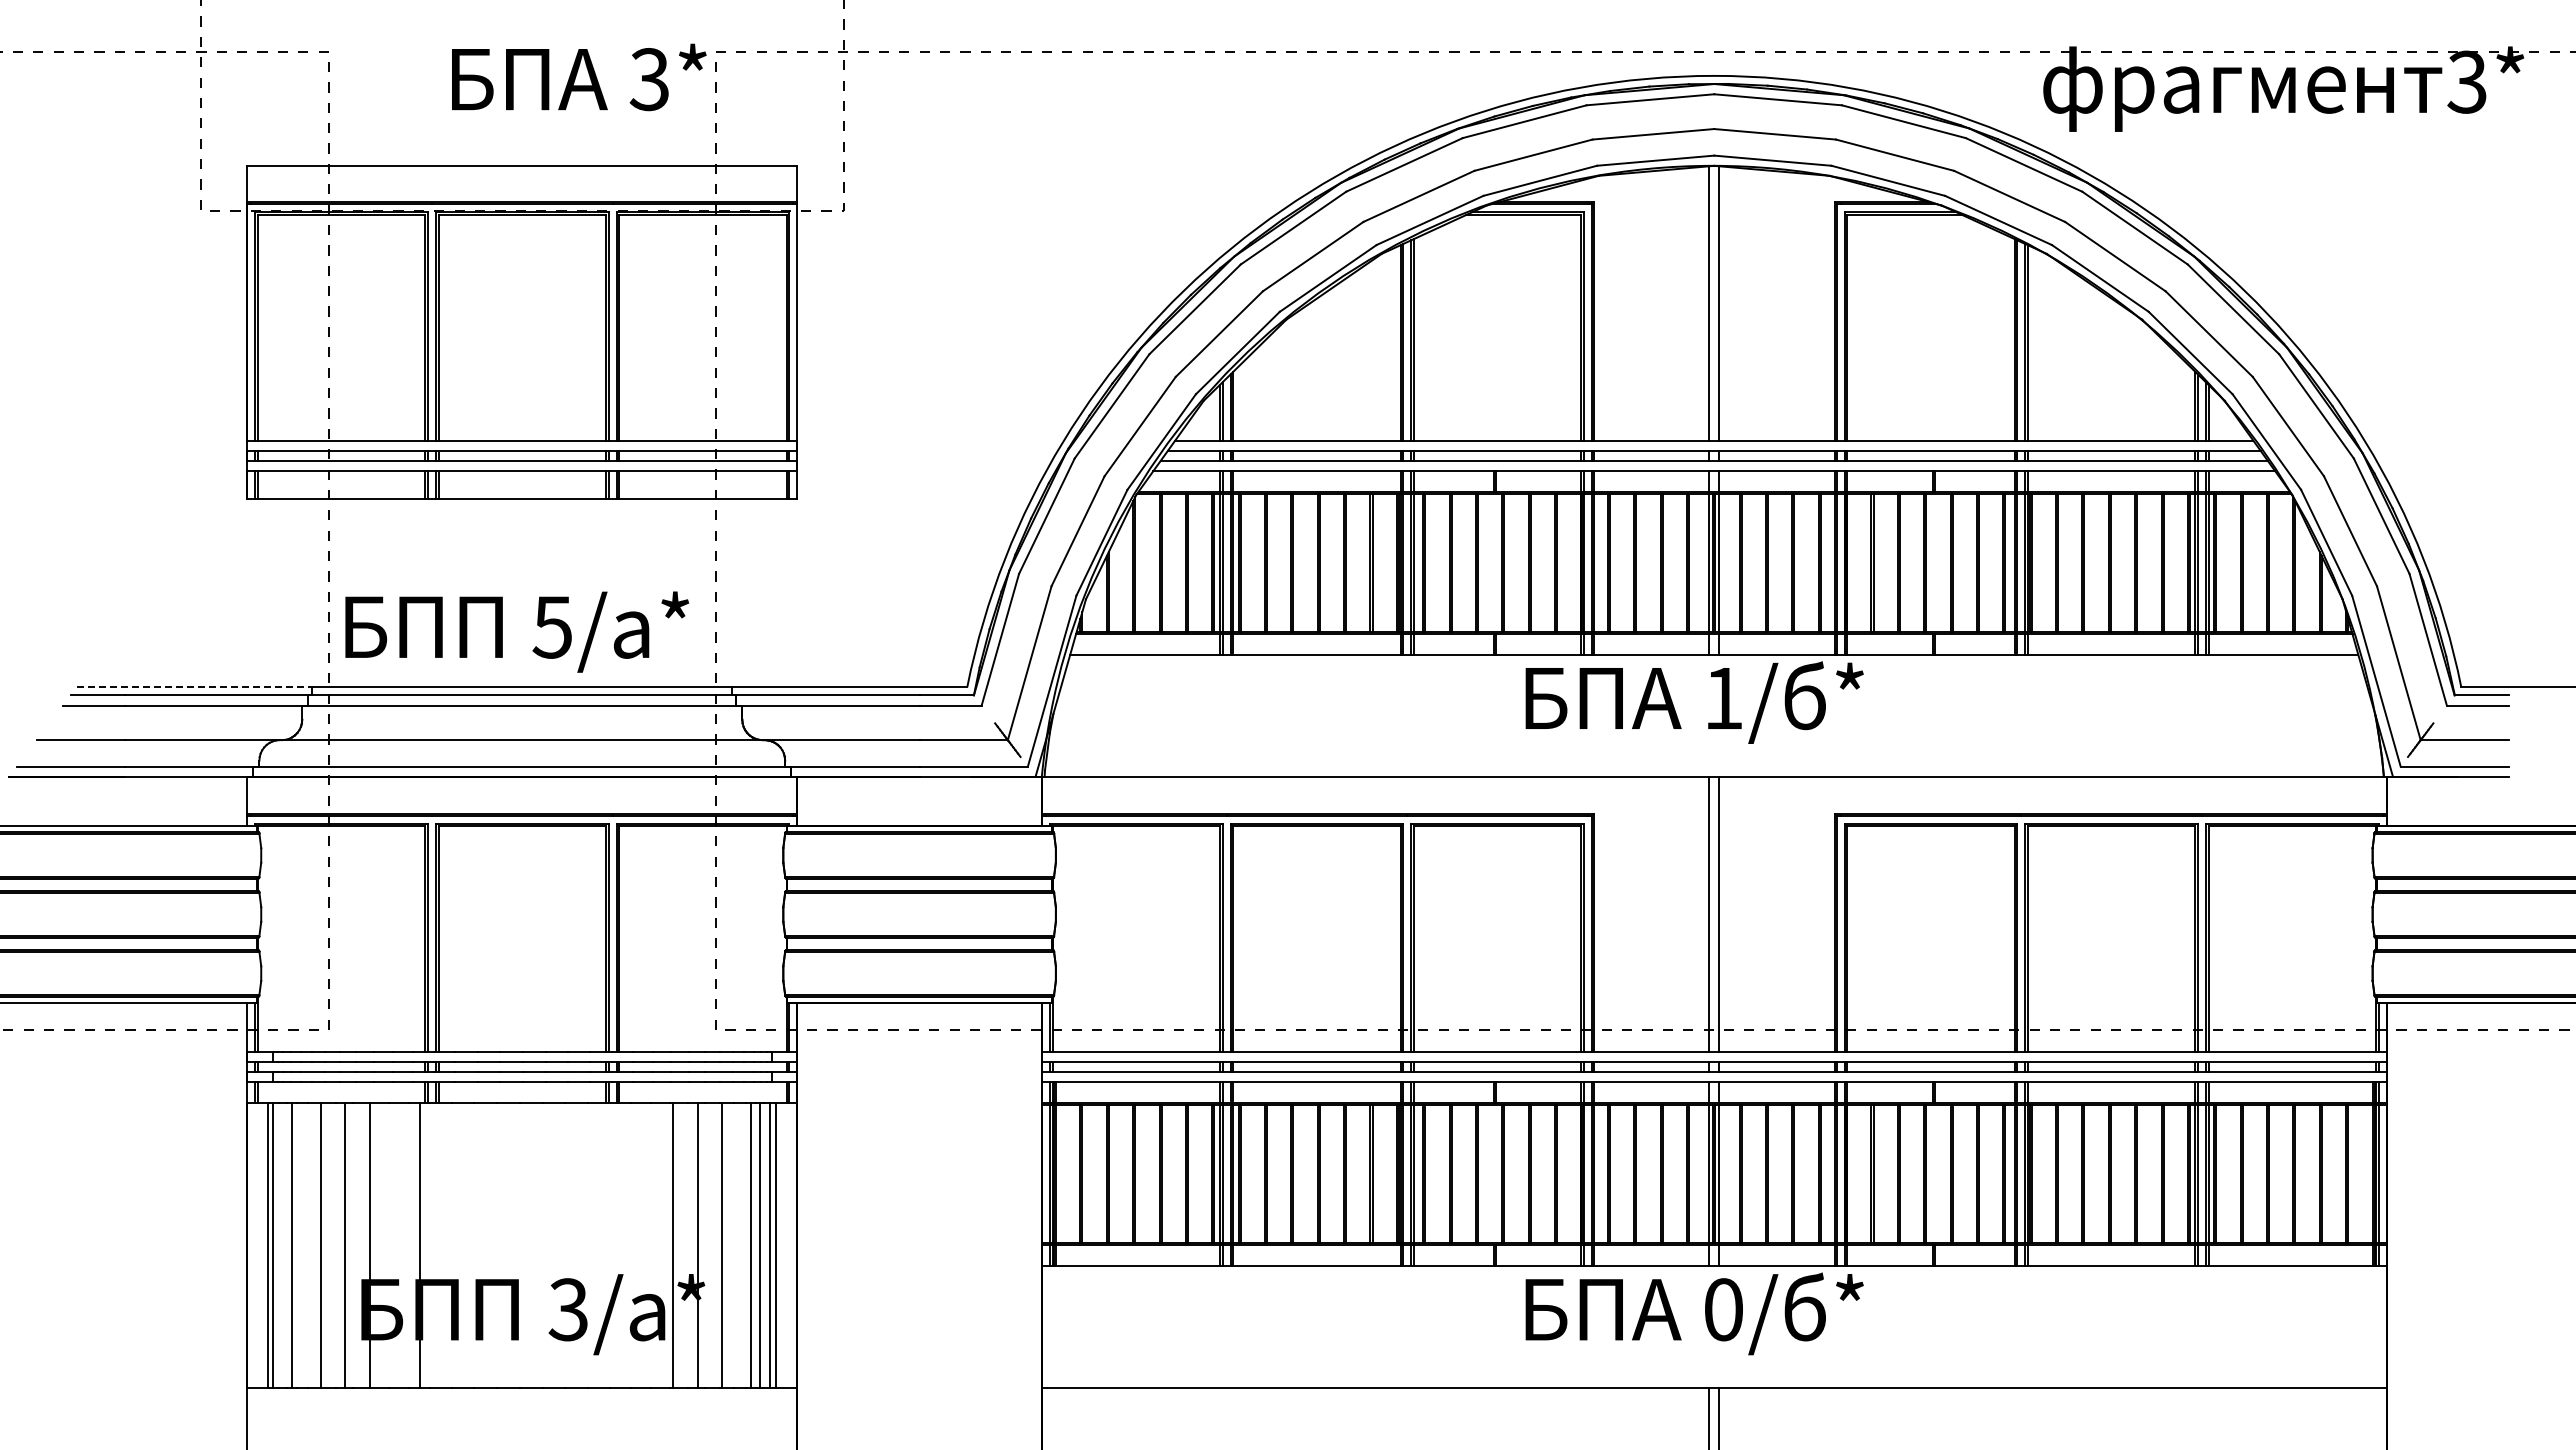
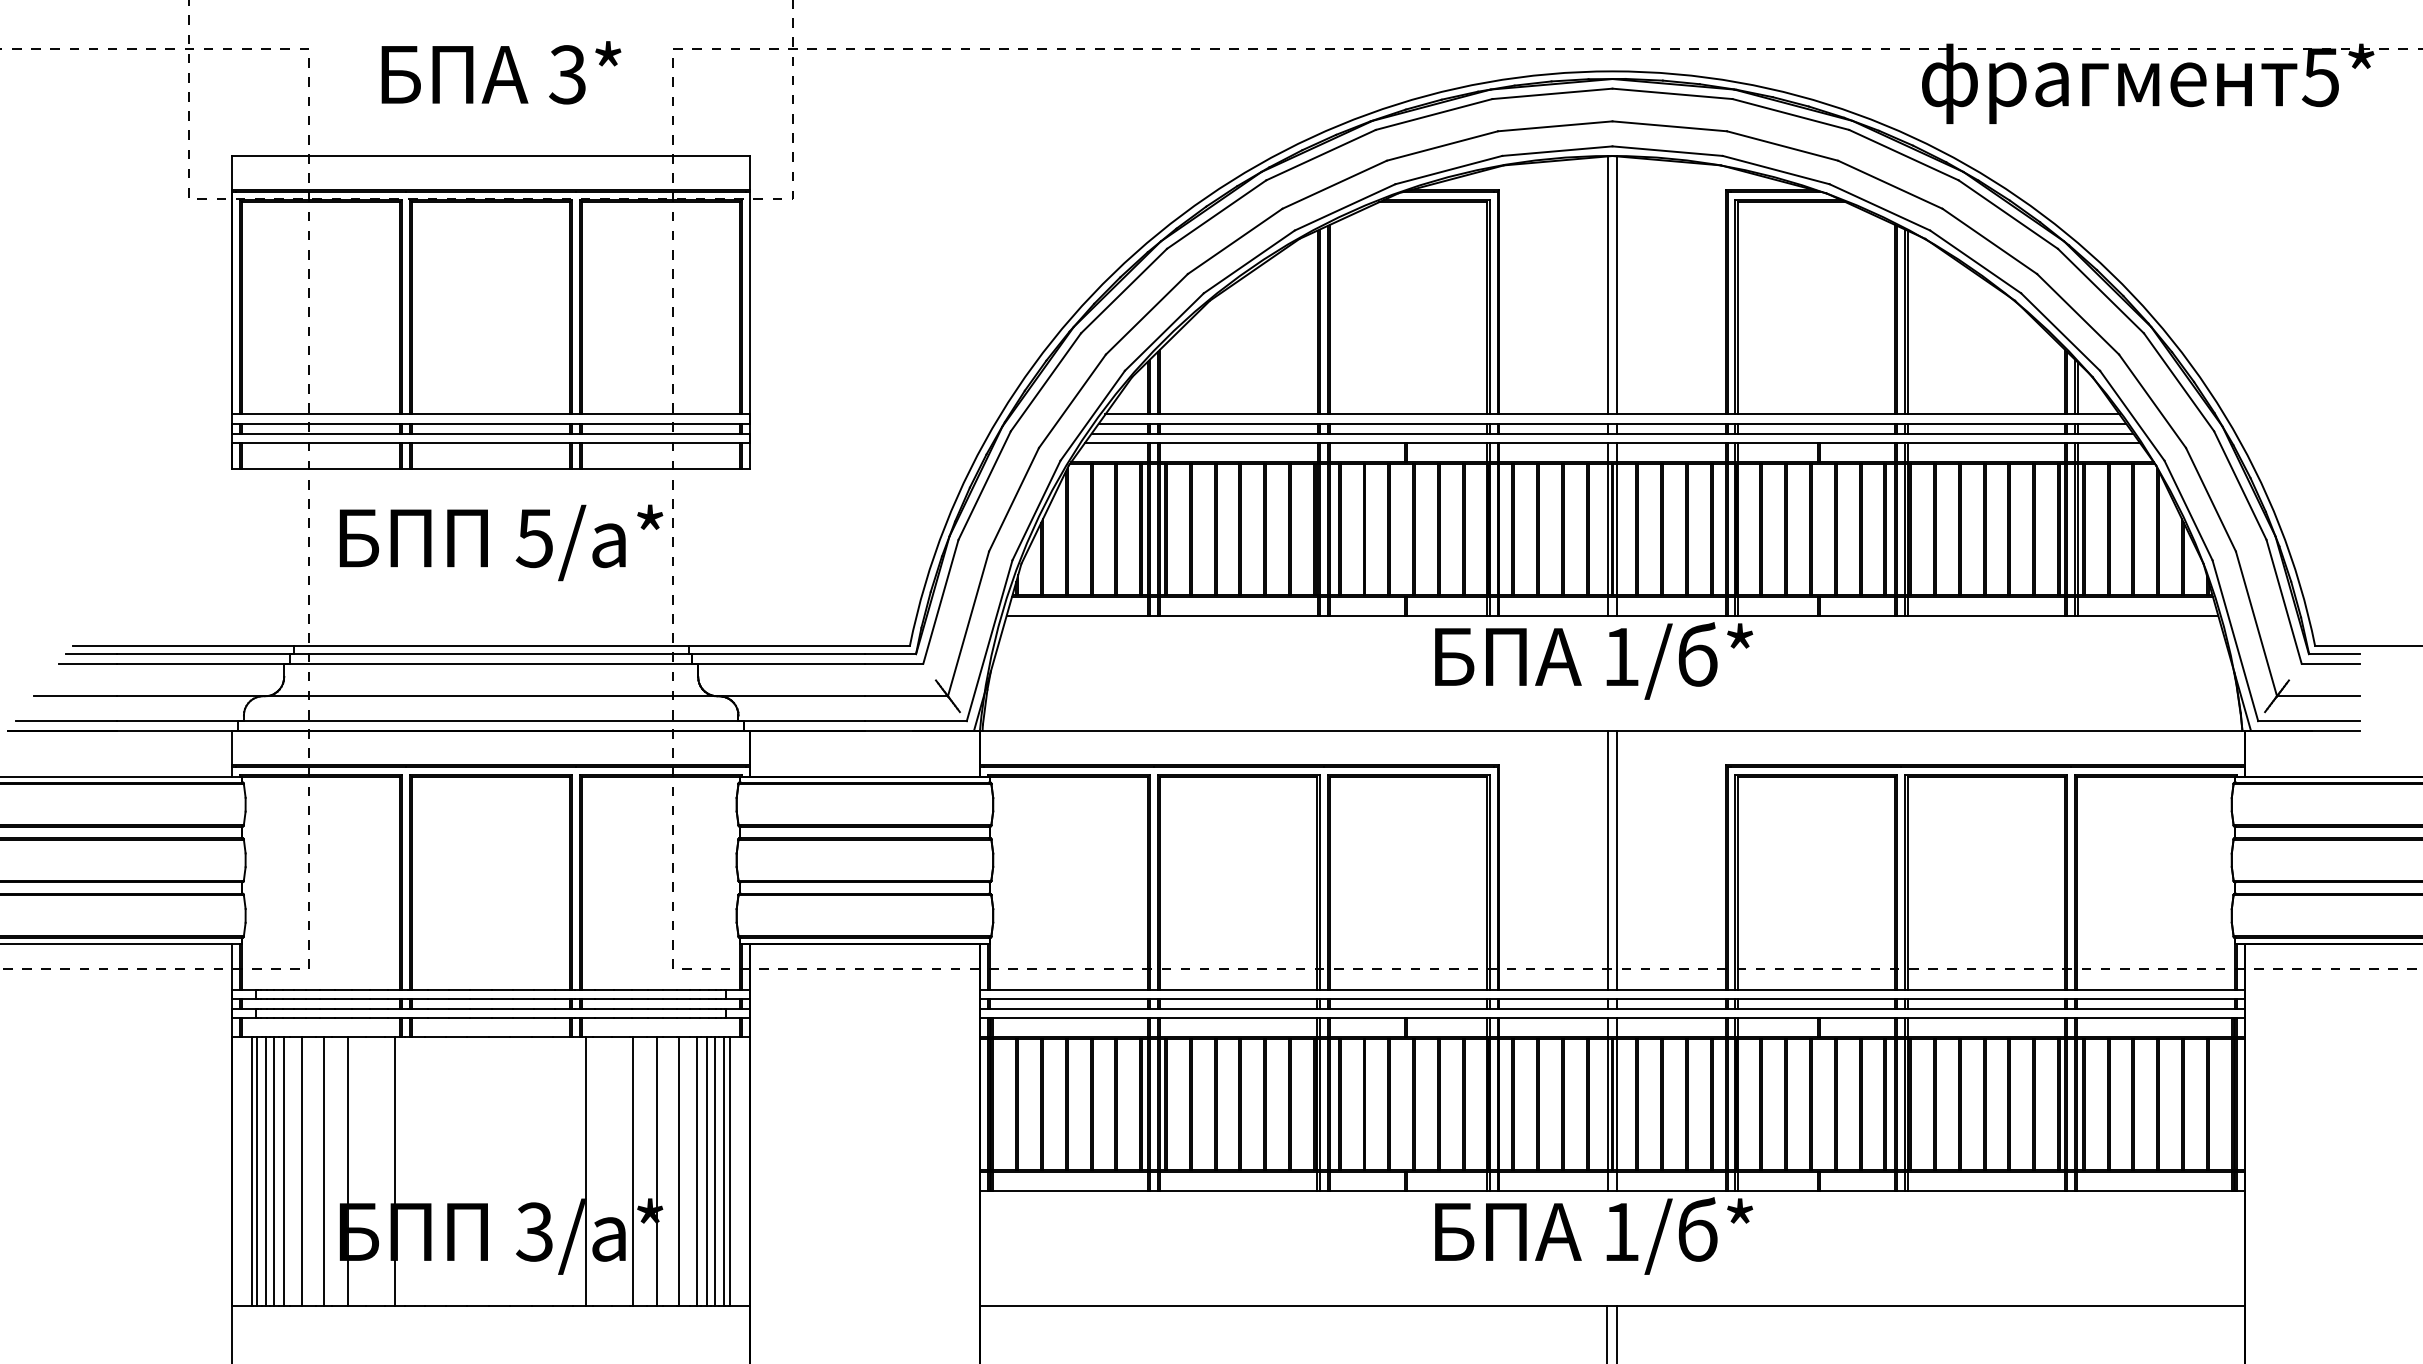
text: (579, 77) -> (501, 72), moved
text: (2466, 81) -> (2320, 76), 3* -> 5*
text: (517, 631) -> (501, 542), moved
line: (194, 687) -> (182, 646), dashed -> solid
line: (282, 1245) -> (265, 1171), added
line: (302, 1245) -> (284, 1171), added
line: (623, 1245) -> (586, 1171), added
line: (740, 1245) -> (696, 1171), added
text: (1723, 1309) -> (1621, 1231), 0/ -> 1/

